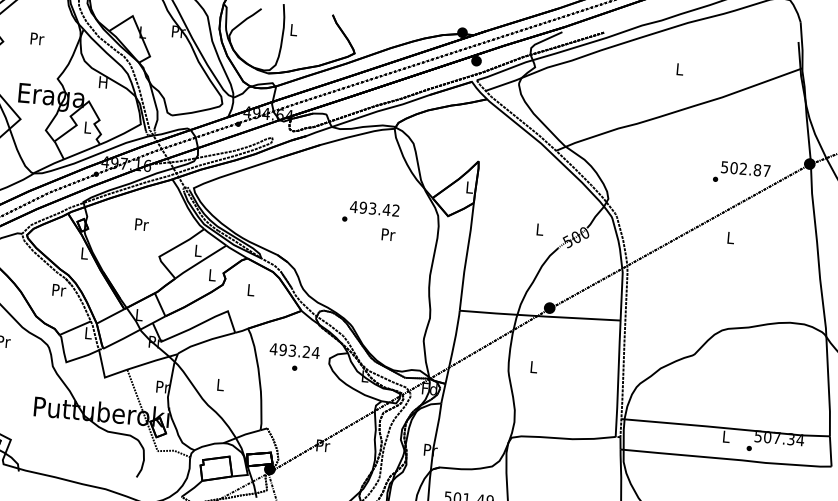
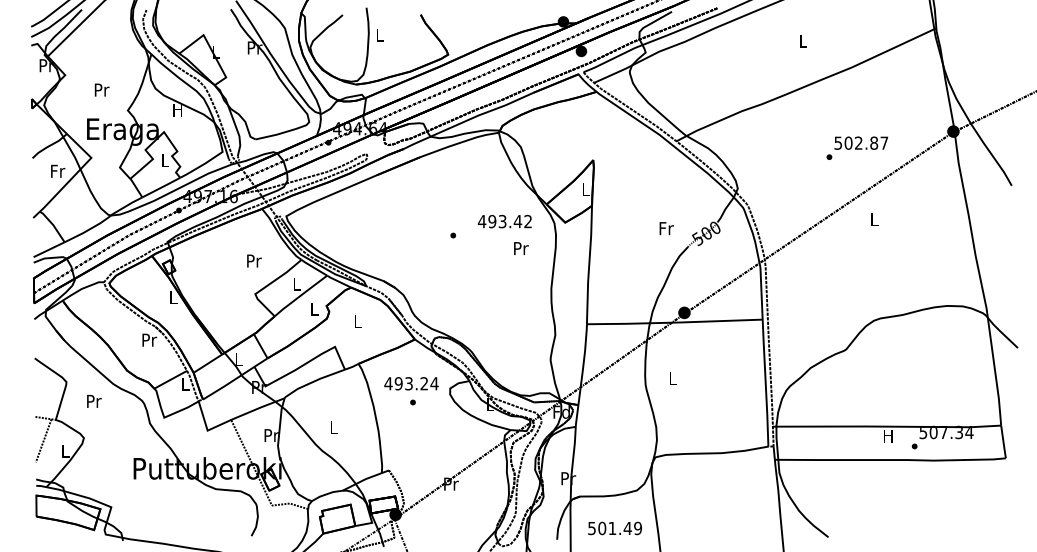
text: (36, 38) -> (101, 89), moved
text: (741, 172) -> (857, 147), moved
text: (374, 208) -> (504, 221), moved
text: (142, 224) -> (254, 260), moved
text: (540, 229) -> (666, 228), L -> Fr
text: (388, 234) -> (521, 248), moved
text: (726, 437) -> (888, 436), L -> H

